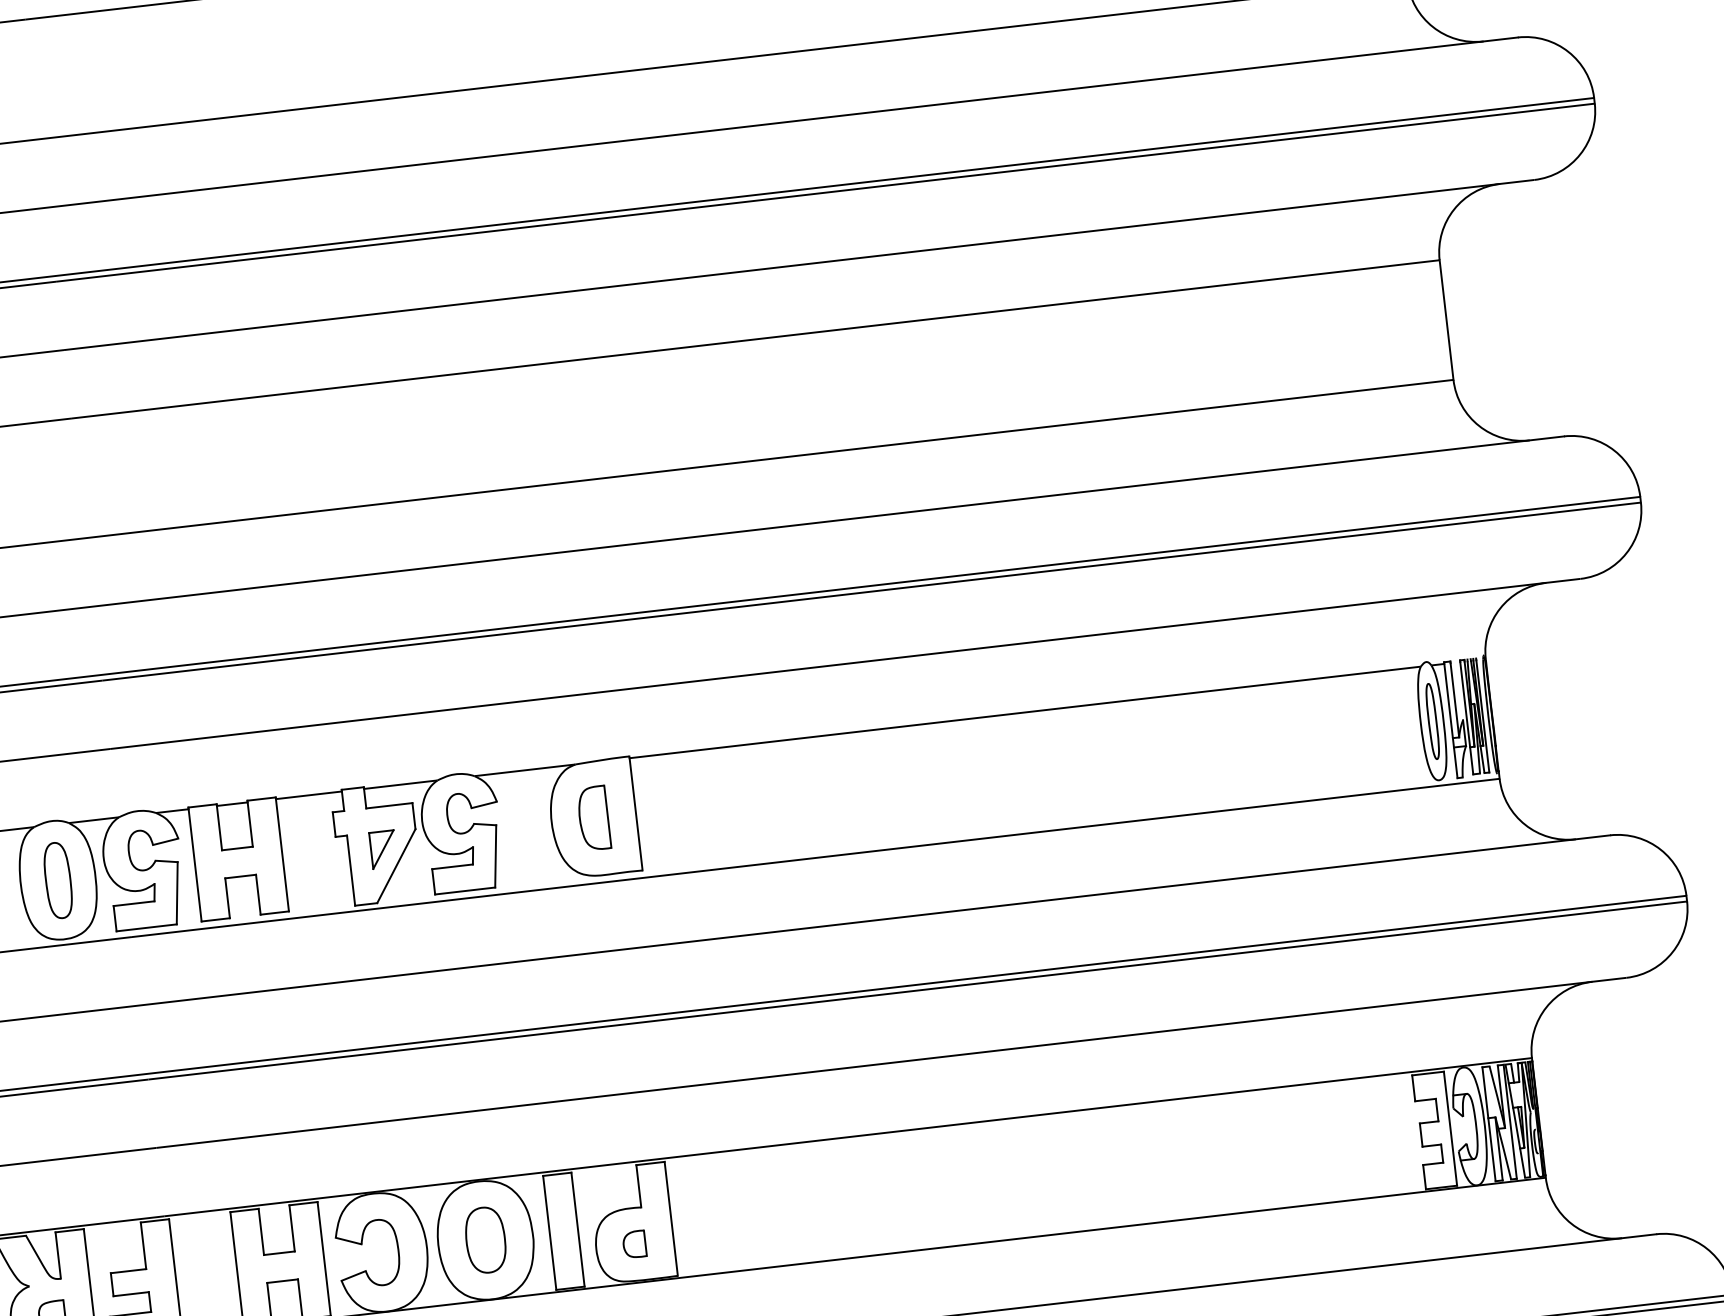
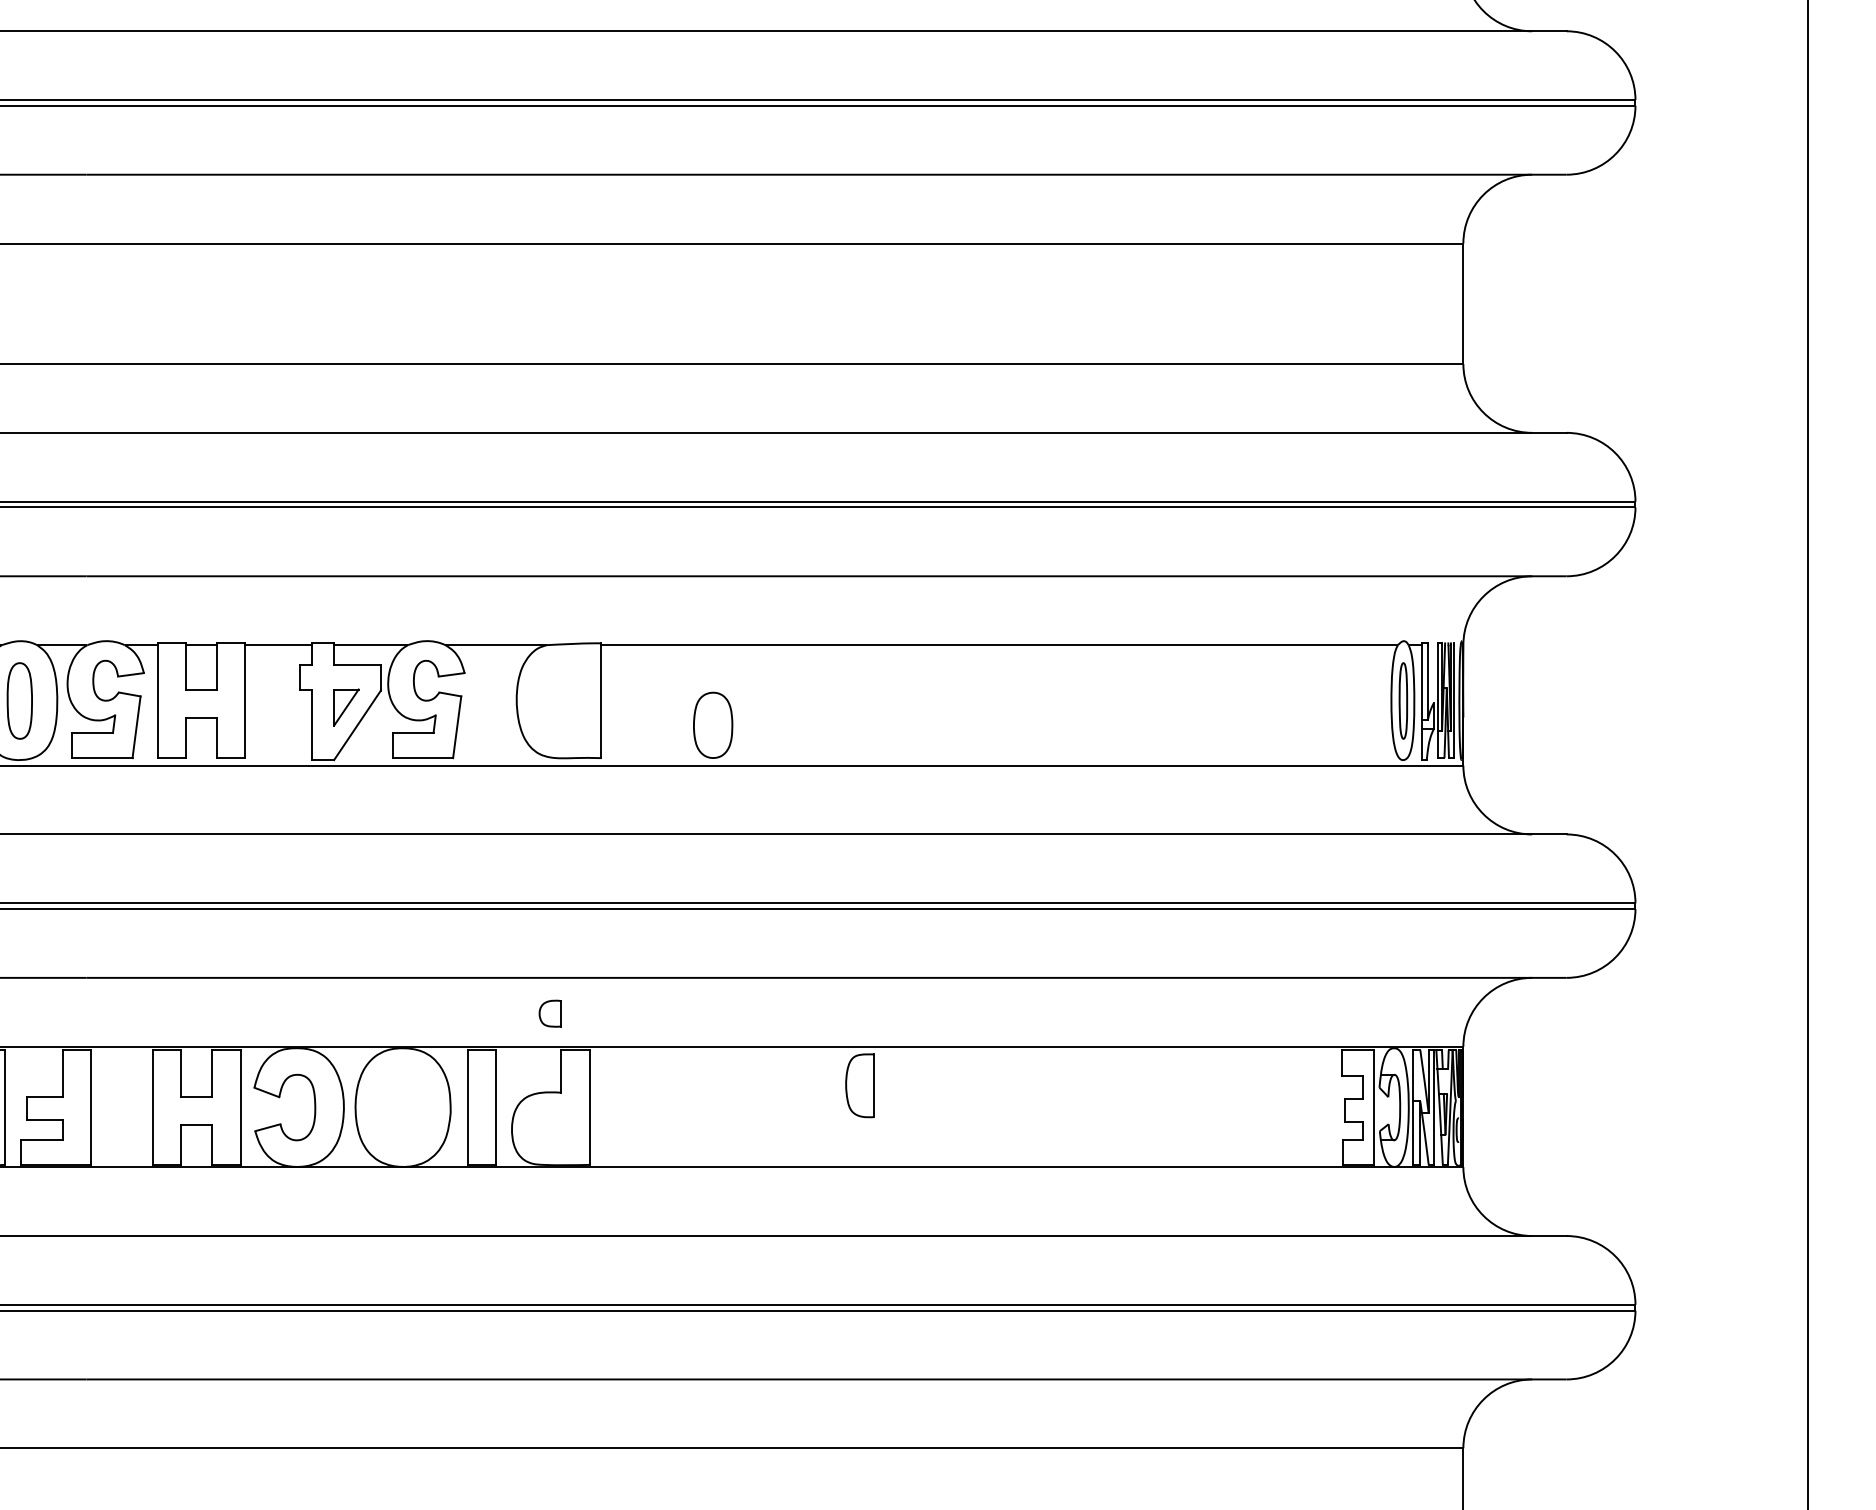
part: (593, 818) -> (859, 1085), moved
part: (485, 1239) -> (713, 724), moved
part: (633, 1244) -> (549, 1013), moved

